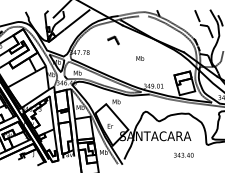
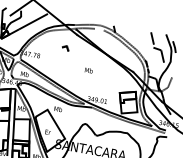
part: (113, 40) -> (65, 48), size x0.62

